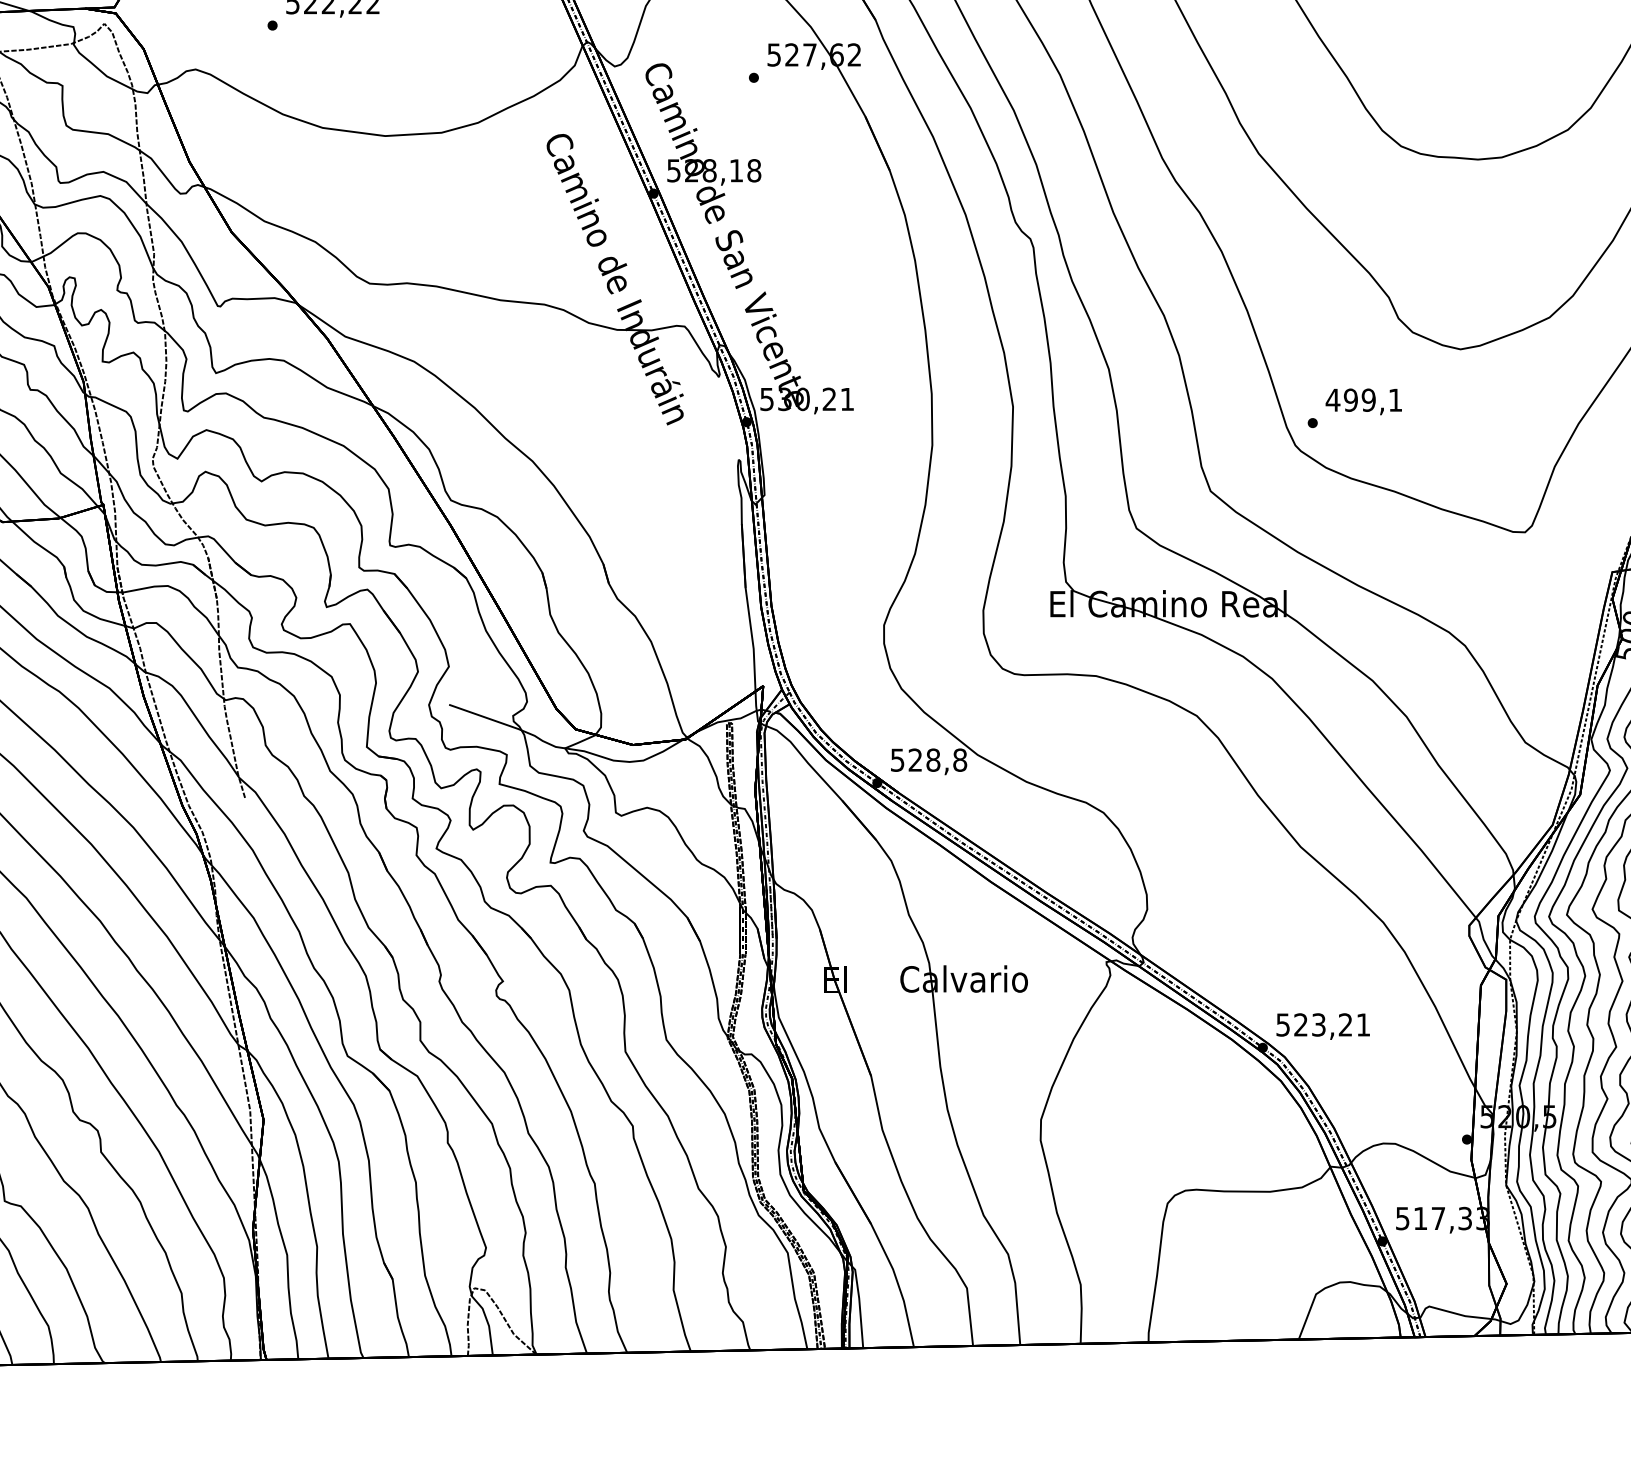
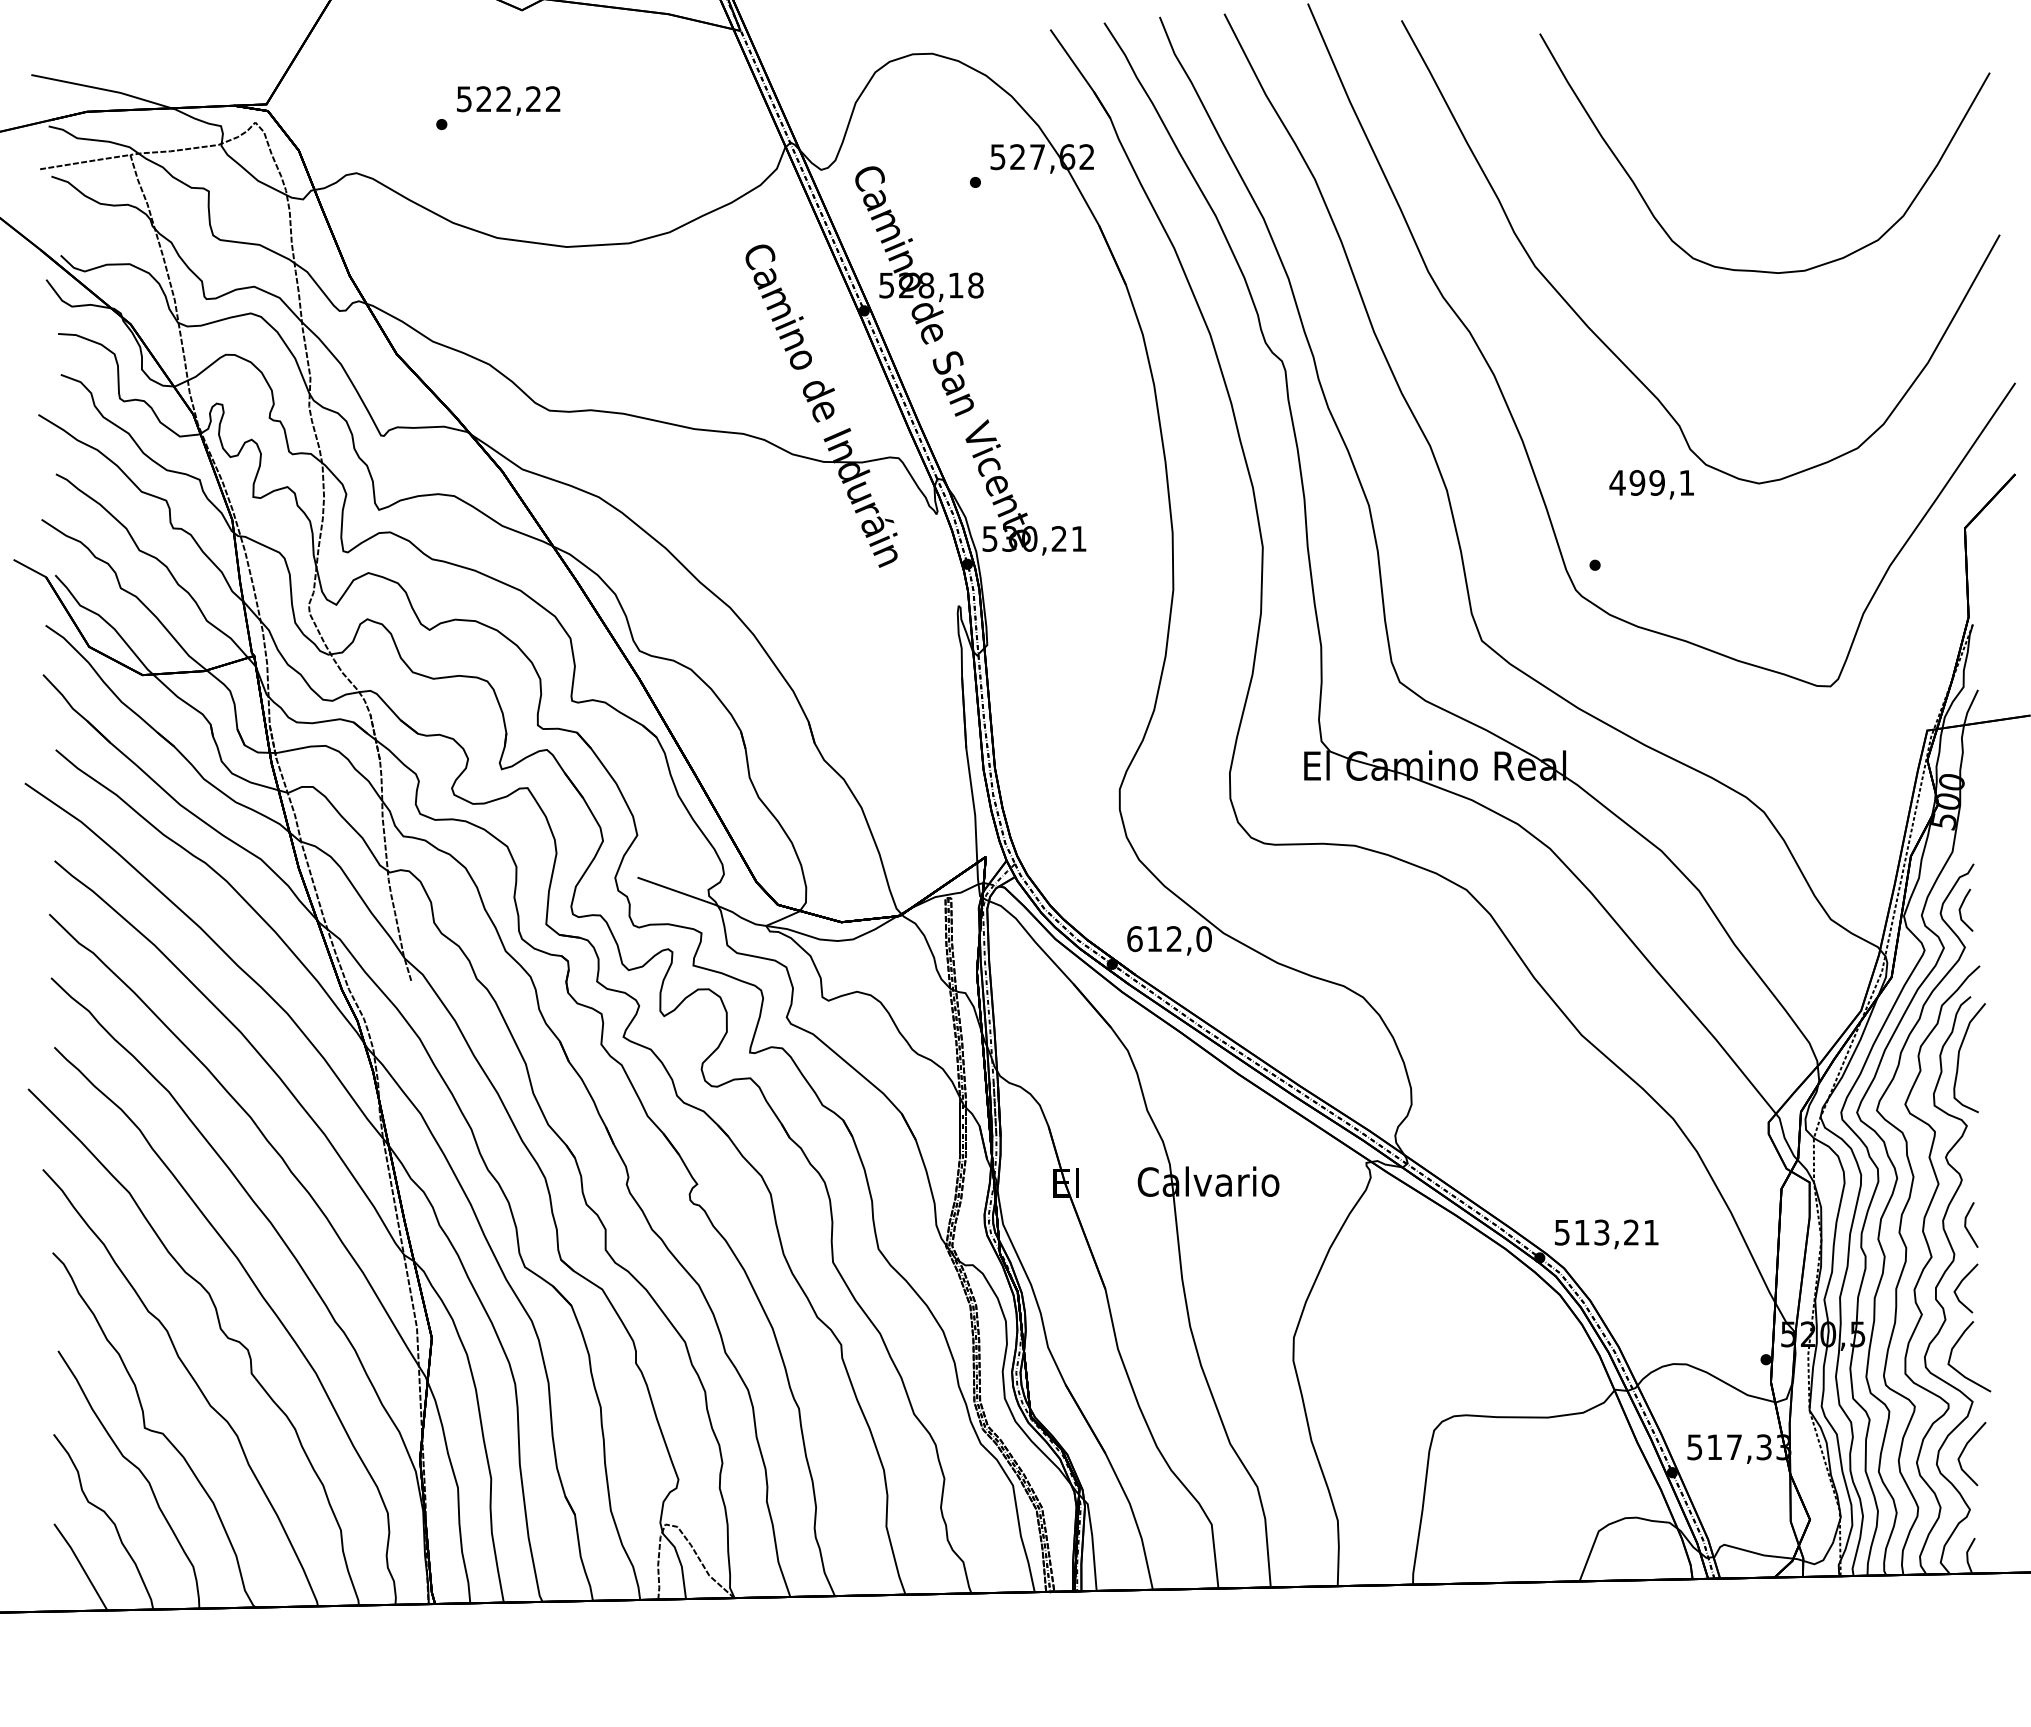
text: (1363, 401) -> (1651, 484), moved
text: (928, 760) -> (1169, 939), 528,8 -> 612,0
text: (1300, 1024) -> (1581, 1232), 523,21 -> 513,21

